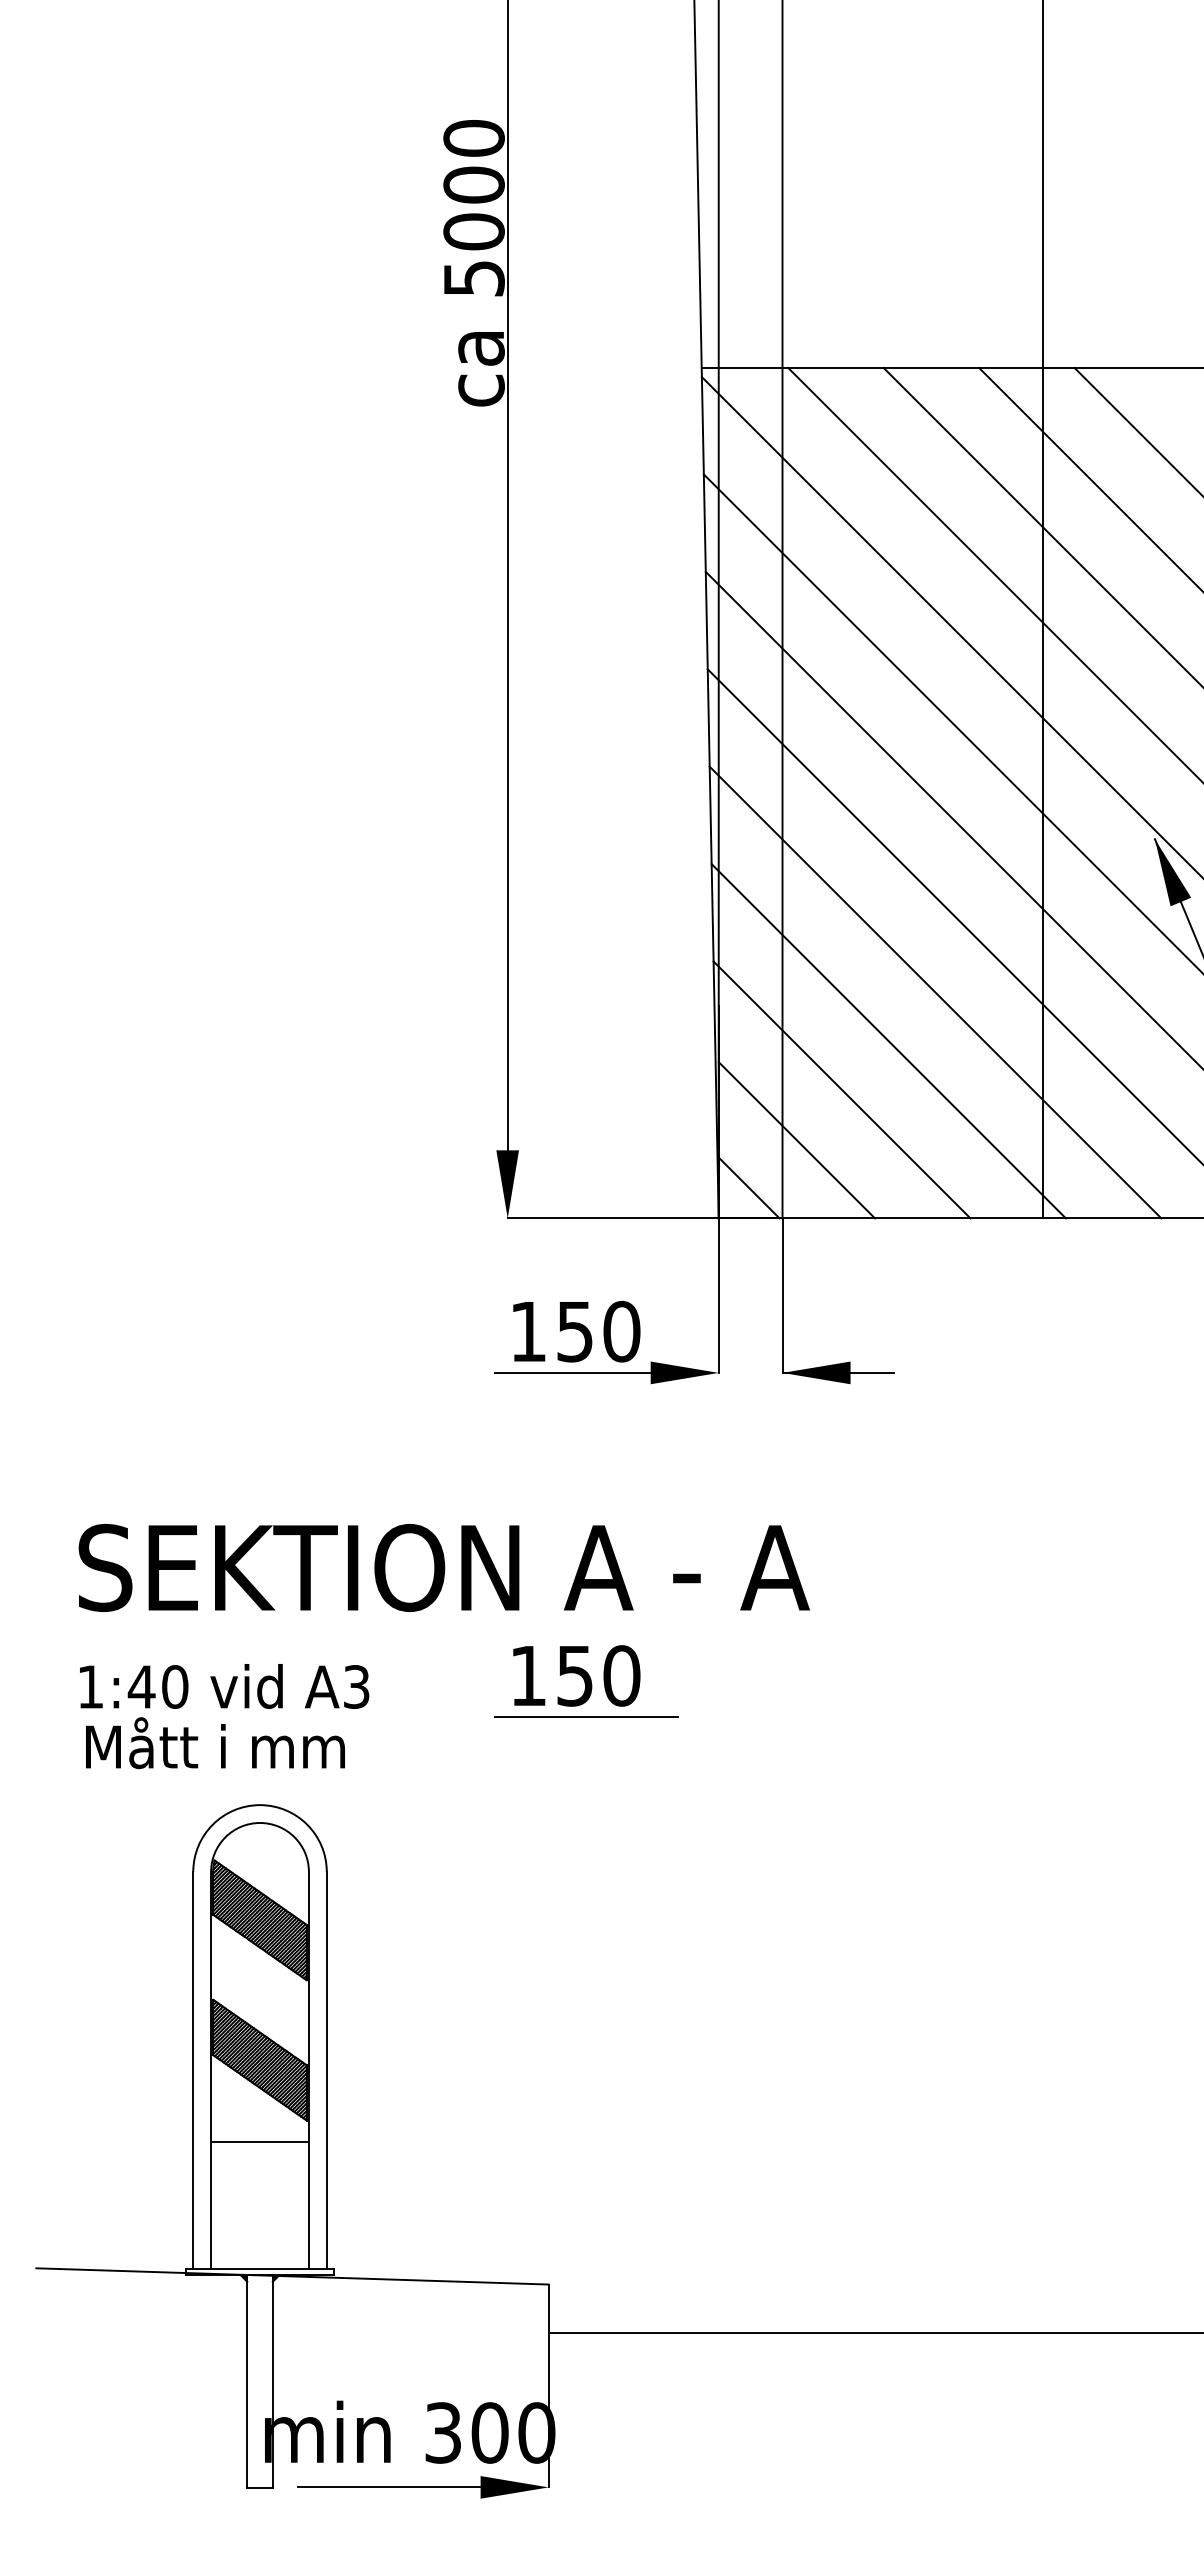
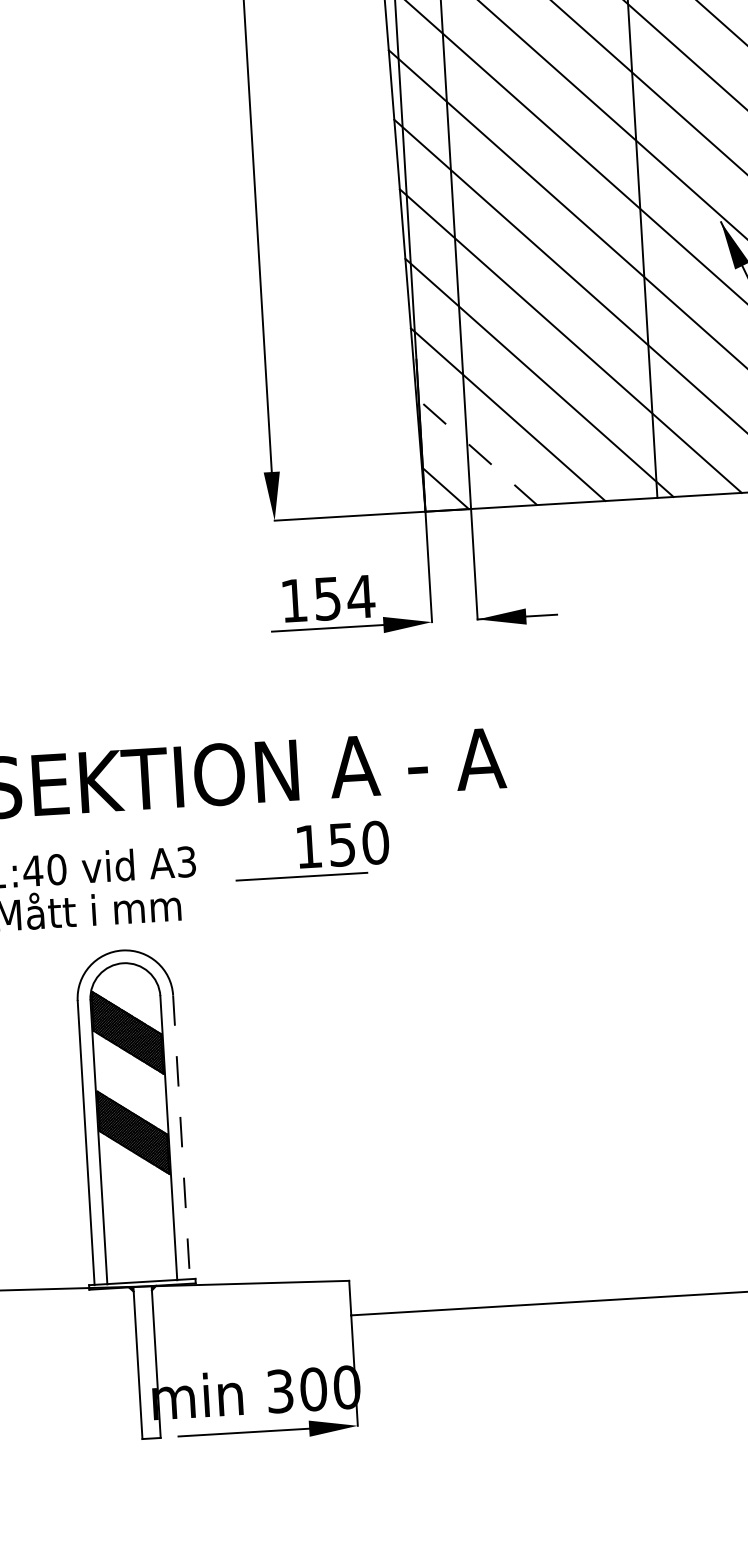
line: (796, 1139) -> (477, 452), solid -> dashed
text: (621, 1331) -> (360, 596), 150 -> 154
line: (586, 1716) -> (302, 876), moved
line: (326, 2070) -> (181, 1137), solid -> dashed
line: (259, 2141) -> (136, 1190), removed

